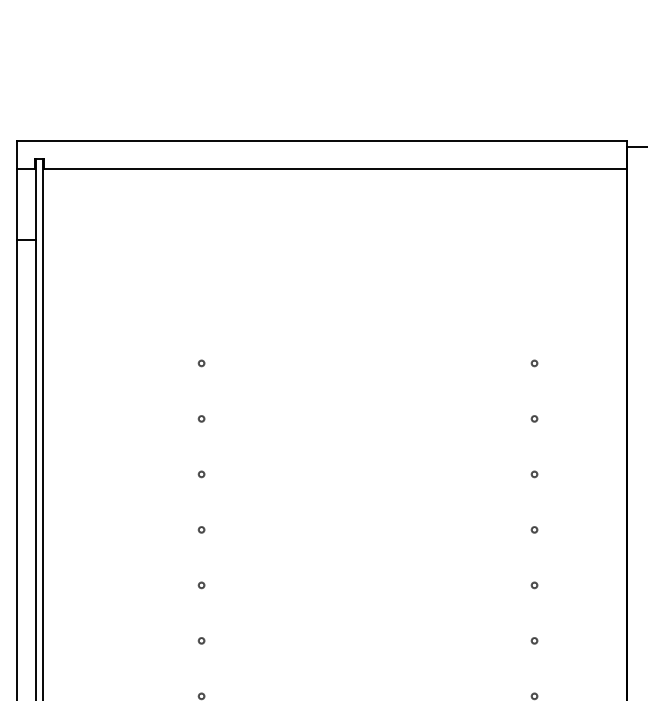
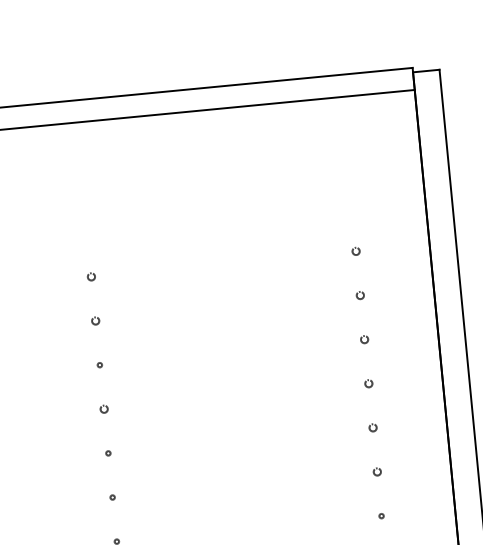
circle: (201, 363) -> (91, 277), size x1.6
circle: (534, 363) -> (356, 251), size x1.6
circle: (201, 418) -> (95, 320), size x1.6
circle: (534, 418) -> (360, 295), size x1.6
circle: (534, 474) -> (364, 339), size x1.6
circle: (201, 529) -> (104, 408), size x1.6
circle: (534, 529) -> (368, 383), size x1.6
circle: (534, 585) -> (373, 428), size x1.6
circle: (534, 640) -> (377, 471), size x1.6

